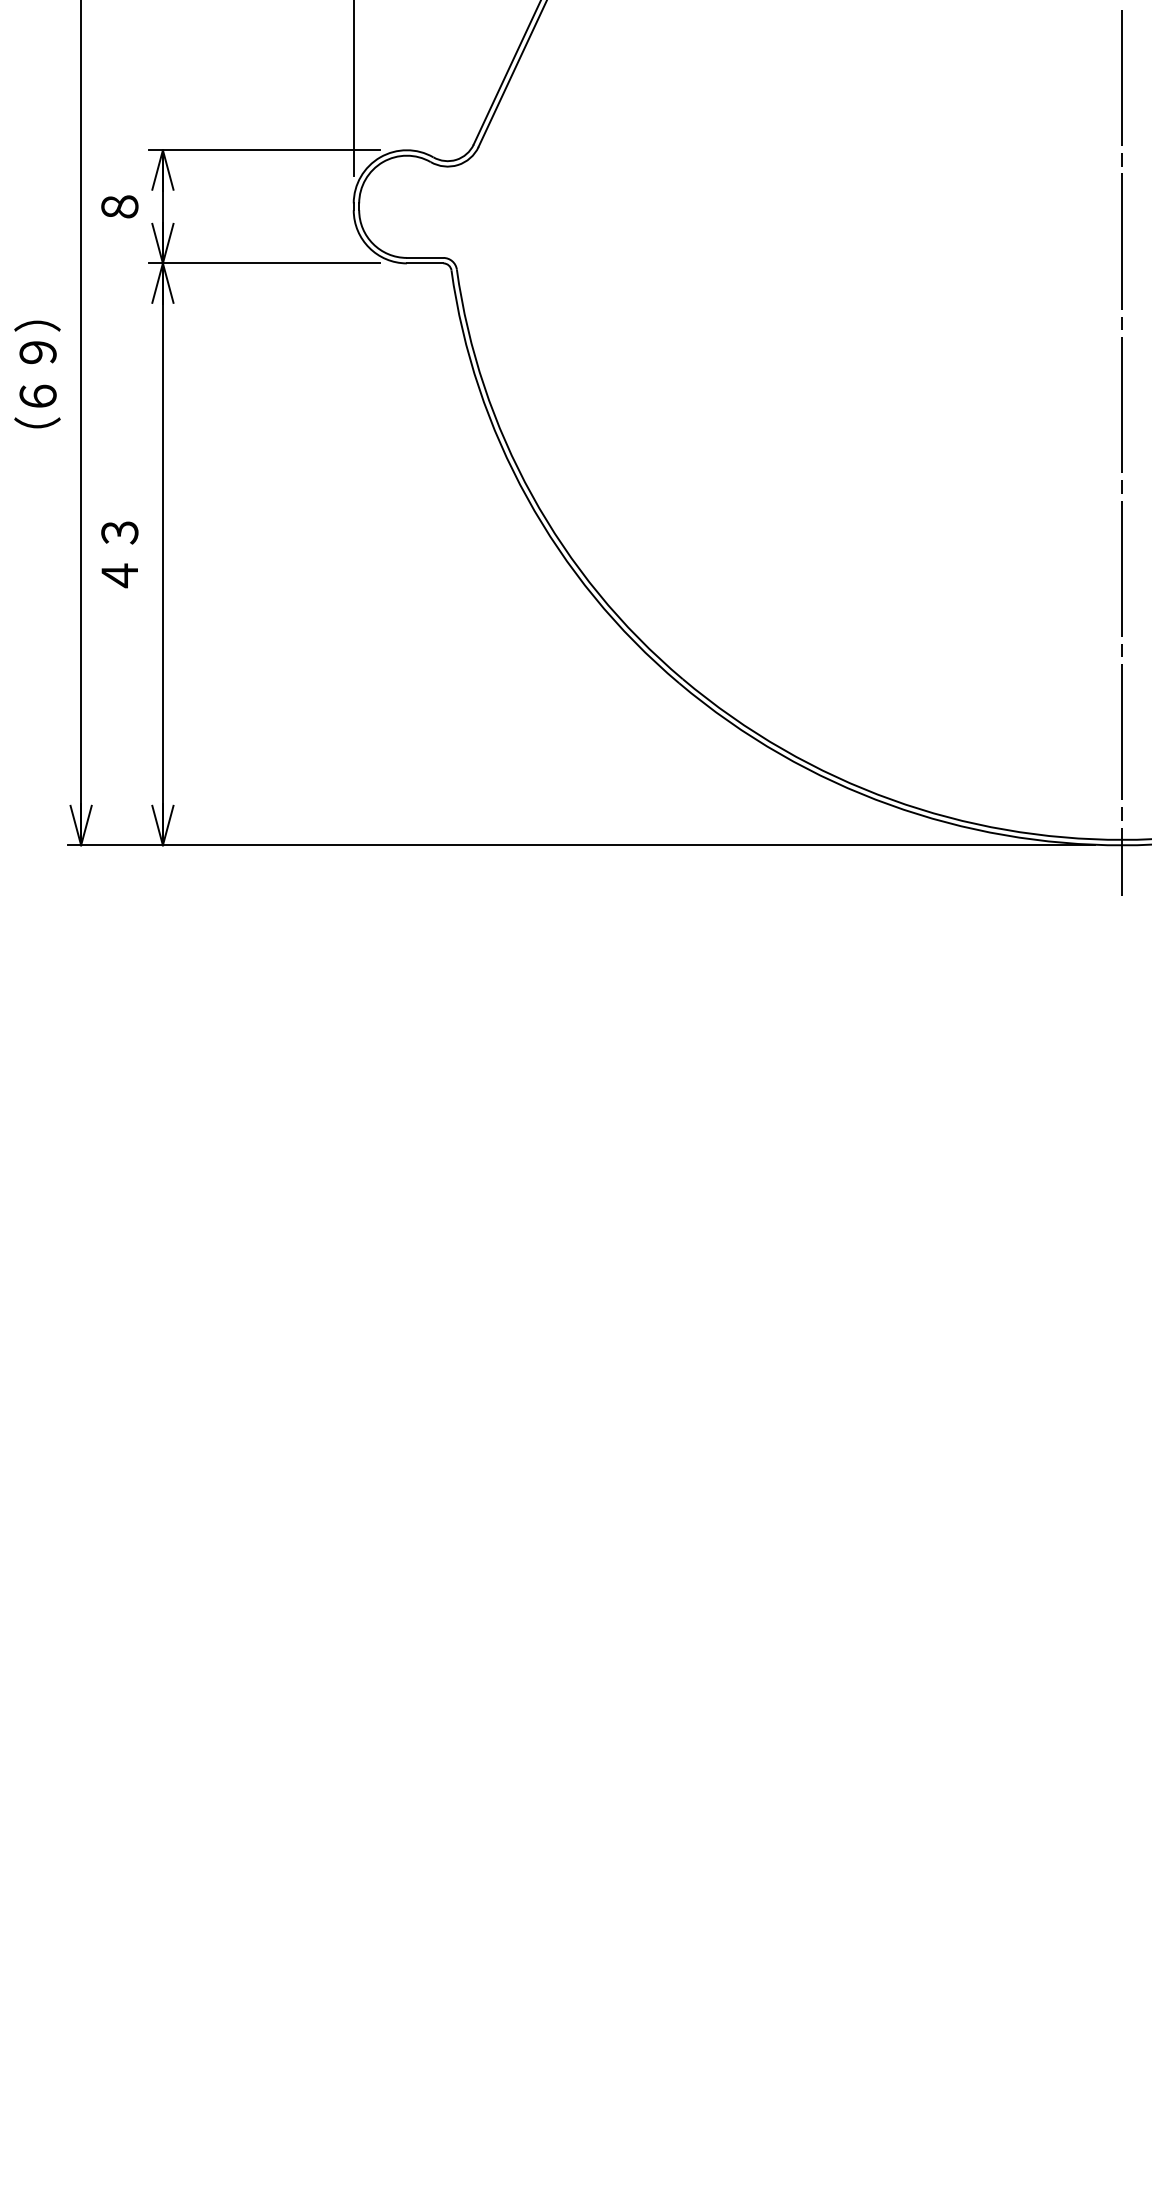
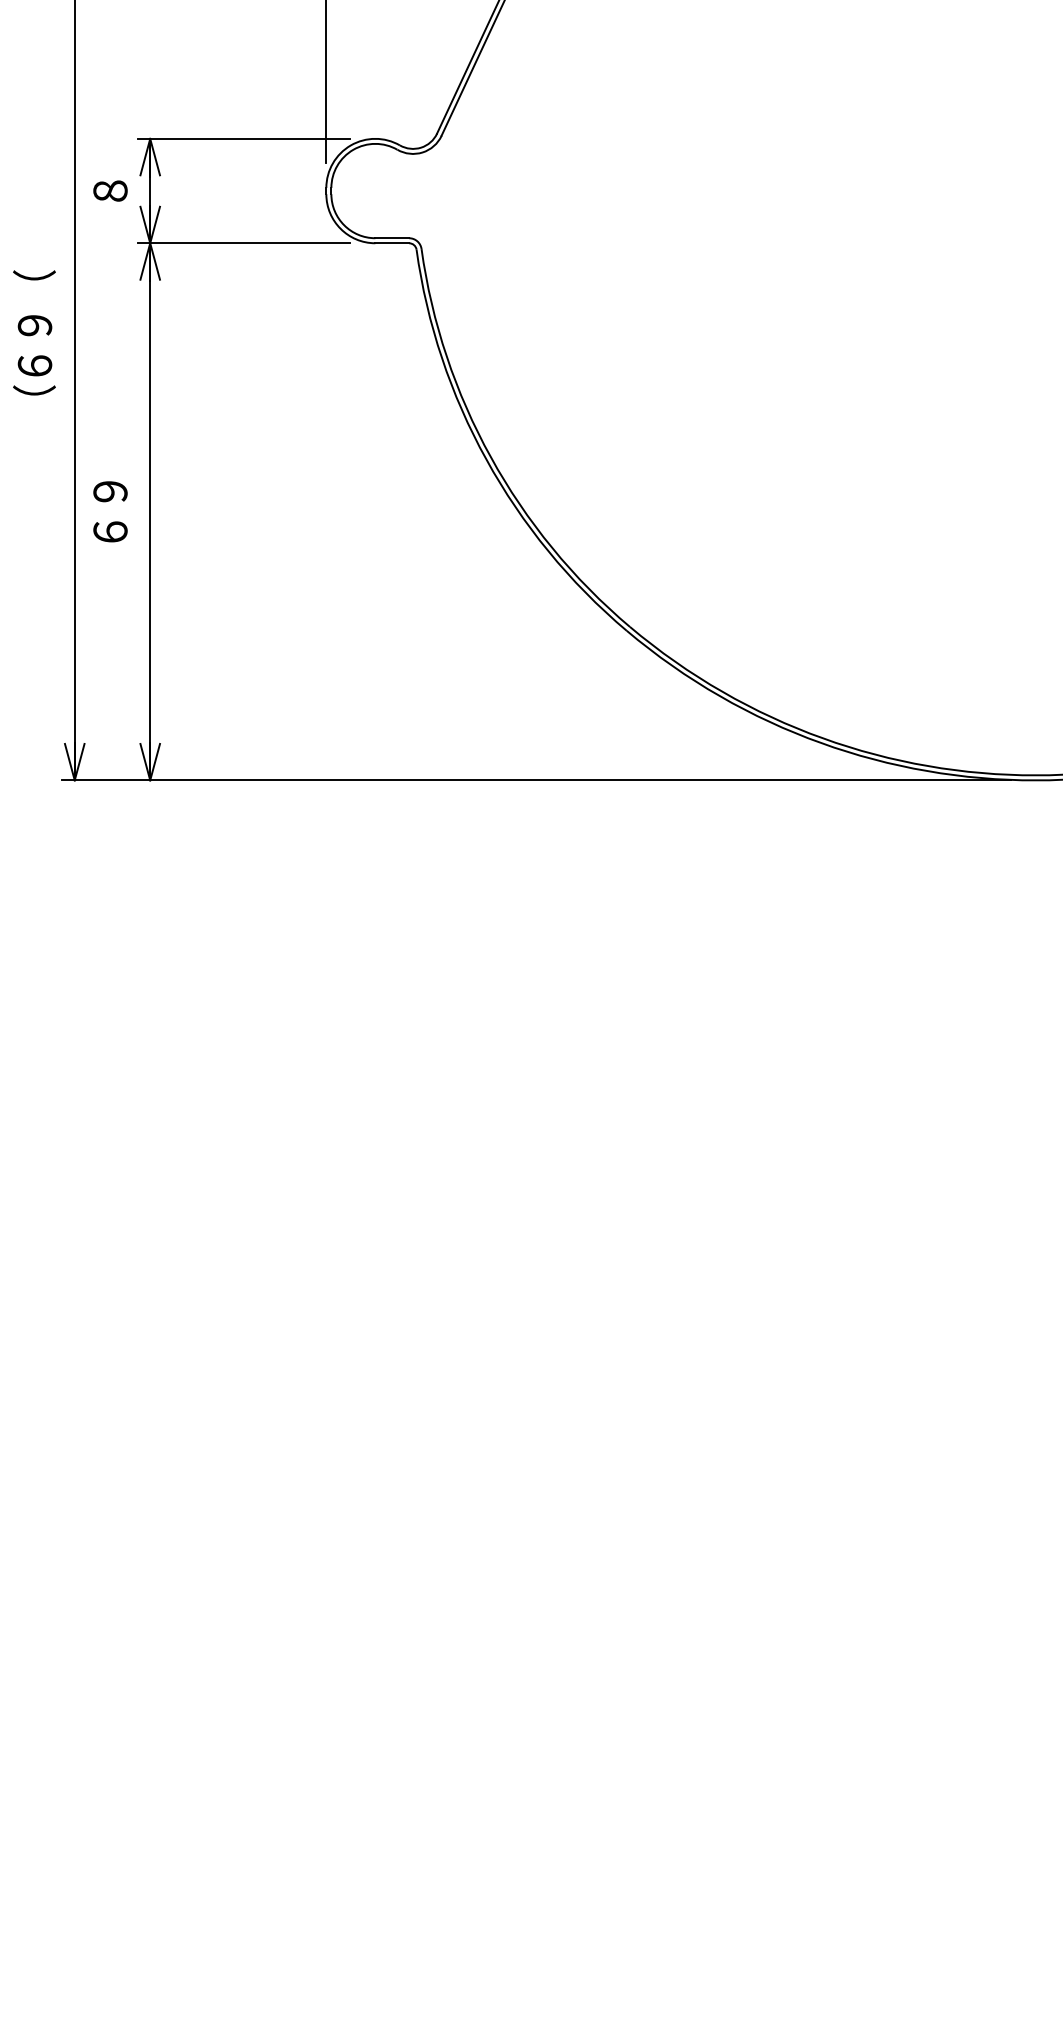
text: (37, 311) -> (34, 287), ） -> （
line: (1122, 452) -> (1035, 417), removed
text: (119, 554) -> (110, 511), ４３ -> ６９

